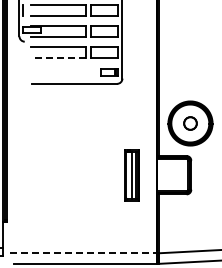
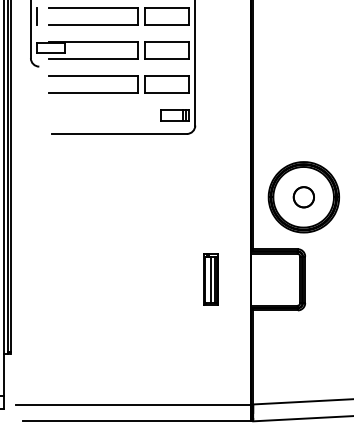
line: (58, 57) -> (93, 91), dashed -> solid
part: (132, 174) -> (211, 278), size x0.62
line: (84, 253) -> (134, 404), dashed -> solid

